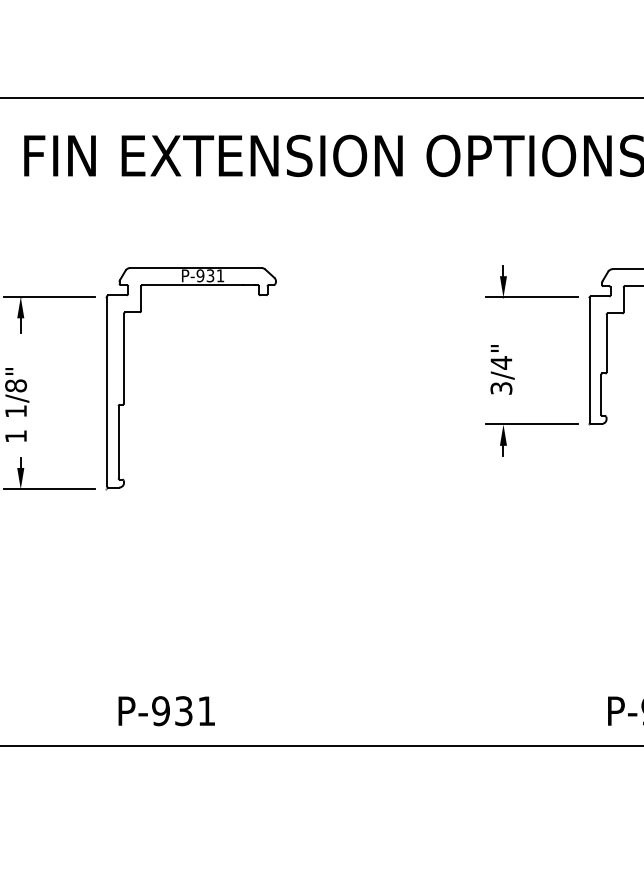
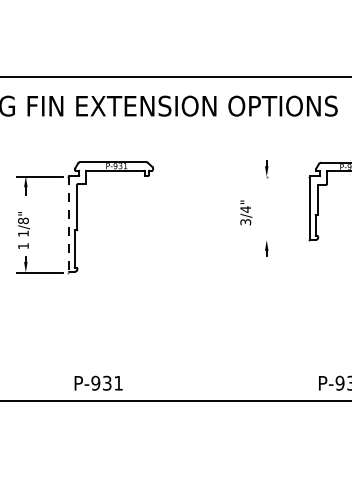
line: (531, 296) -> (280, 176), removed
text: (502, 368) -> (246, 212), moved
line: (106, 393) -> (68, 224), solid -> dashed
line: (531, 425) -> (280, 240), removed

